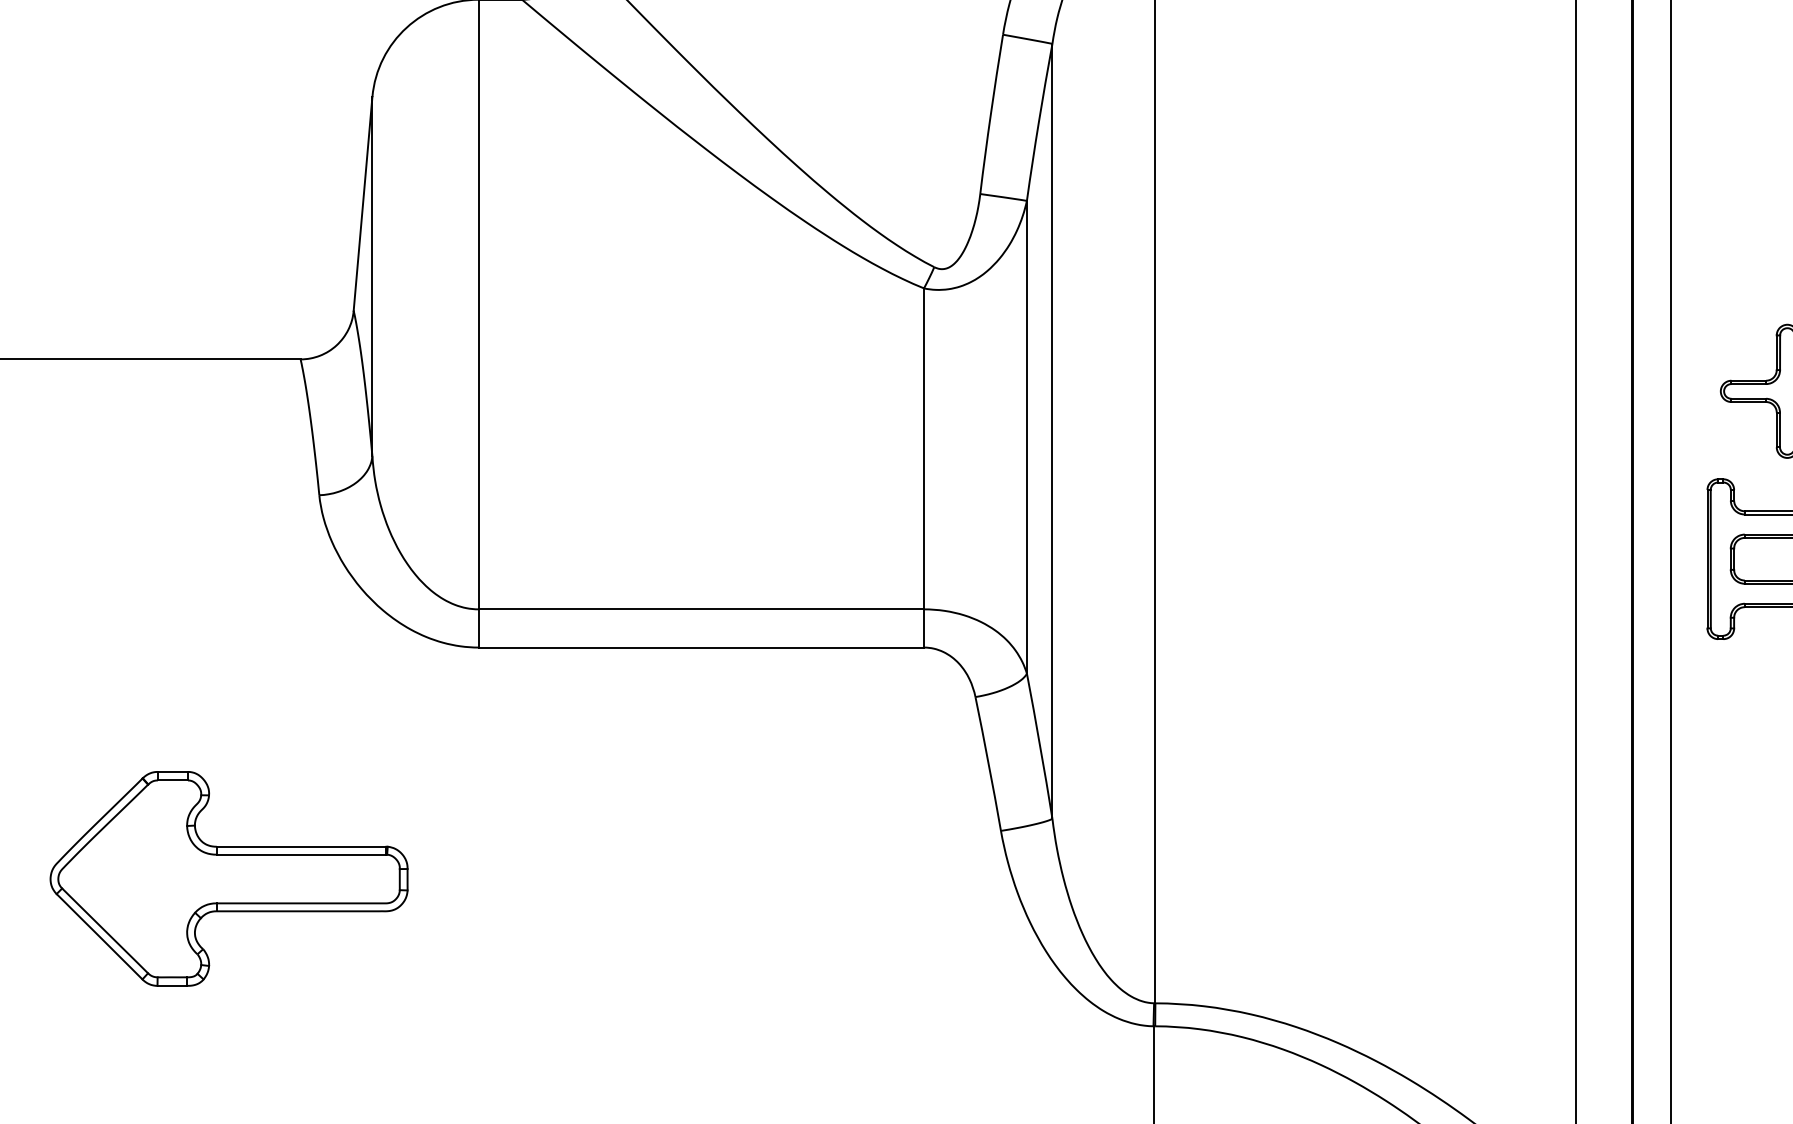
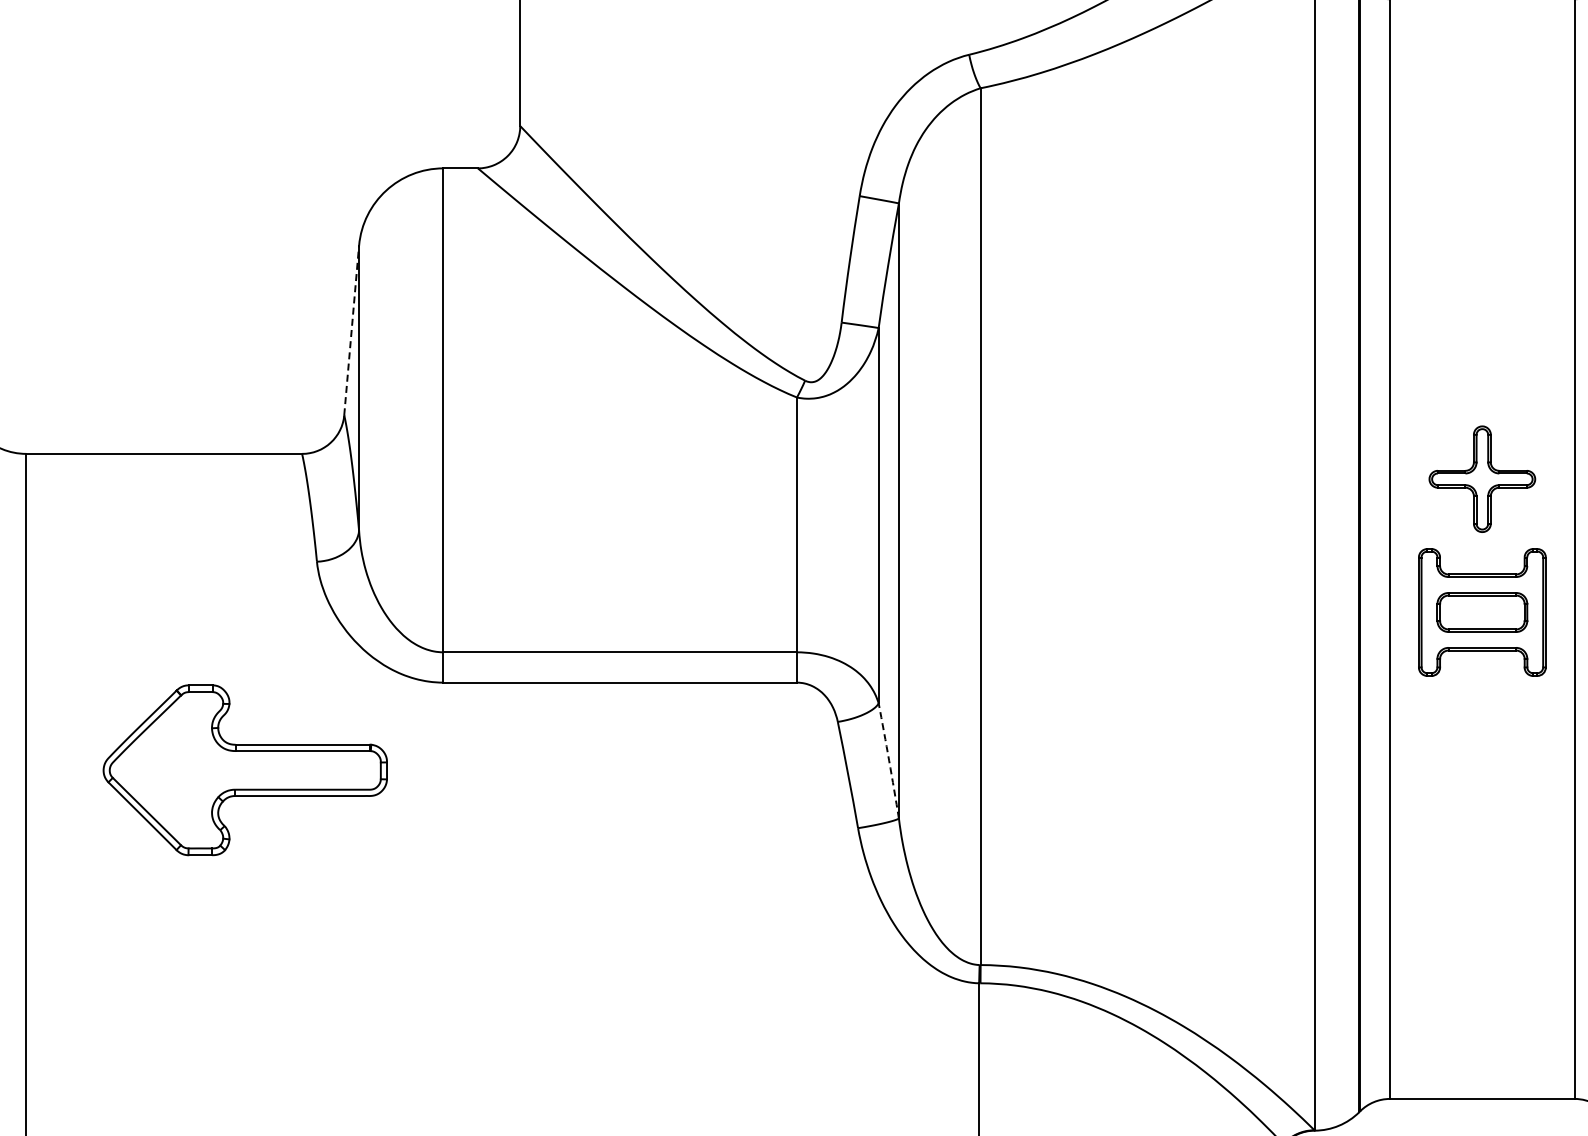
line: (362, 202) -> (351, 329), solid -> dashed
arc: (1040, 745) -> (889, 760), solid -> dashed
part: (228, 879) -> (244, 770), moved

